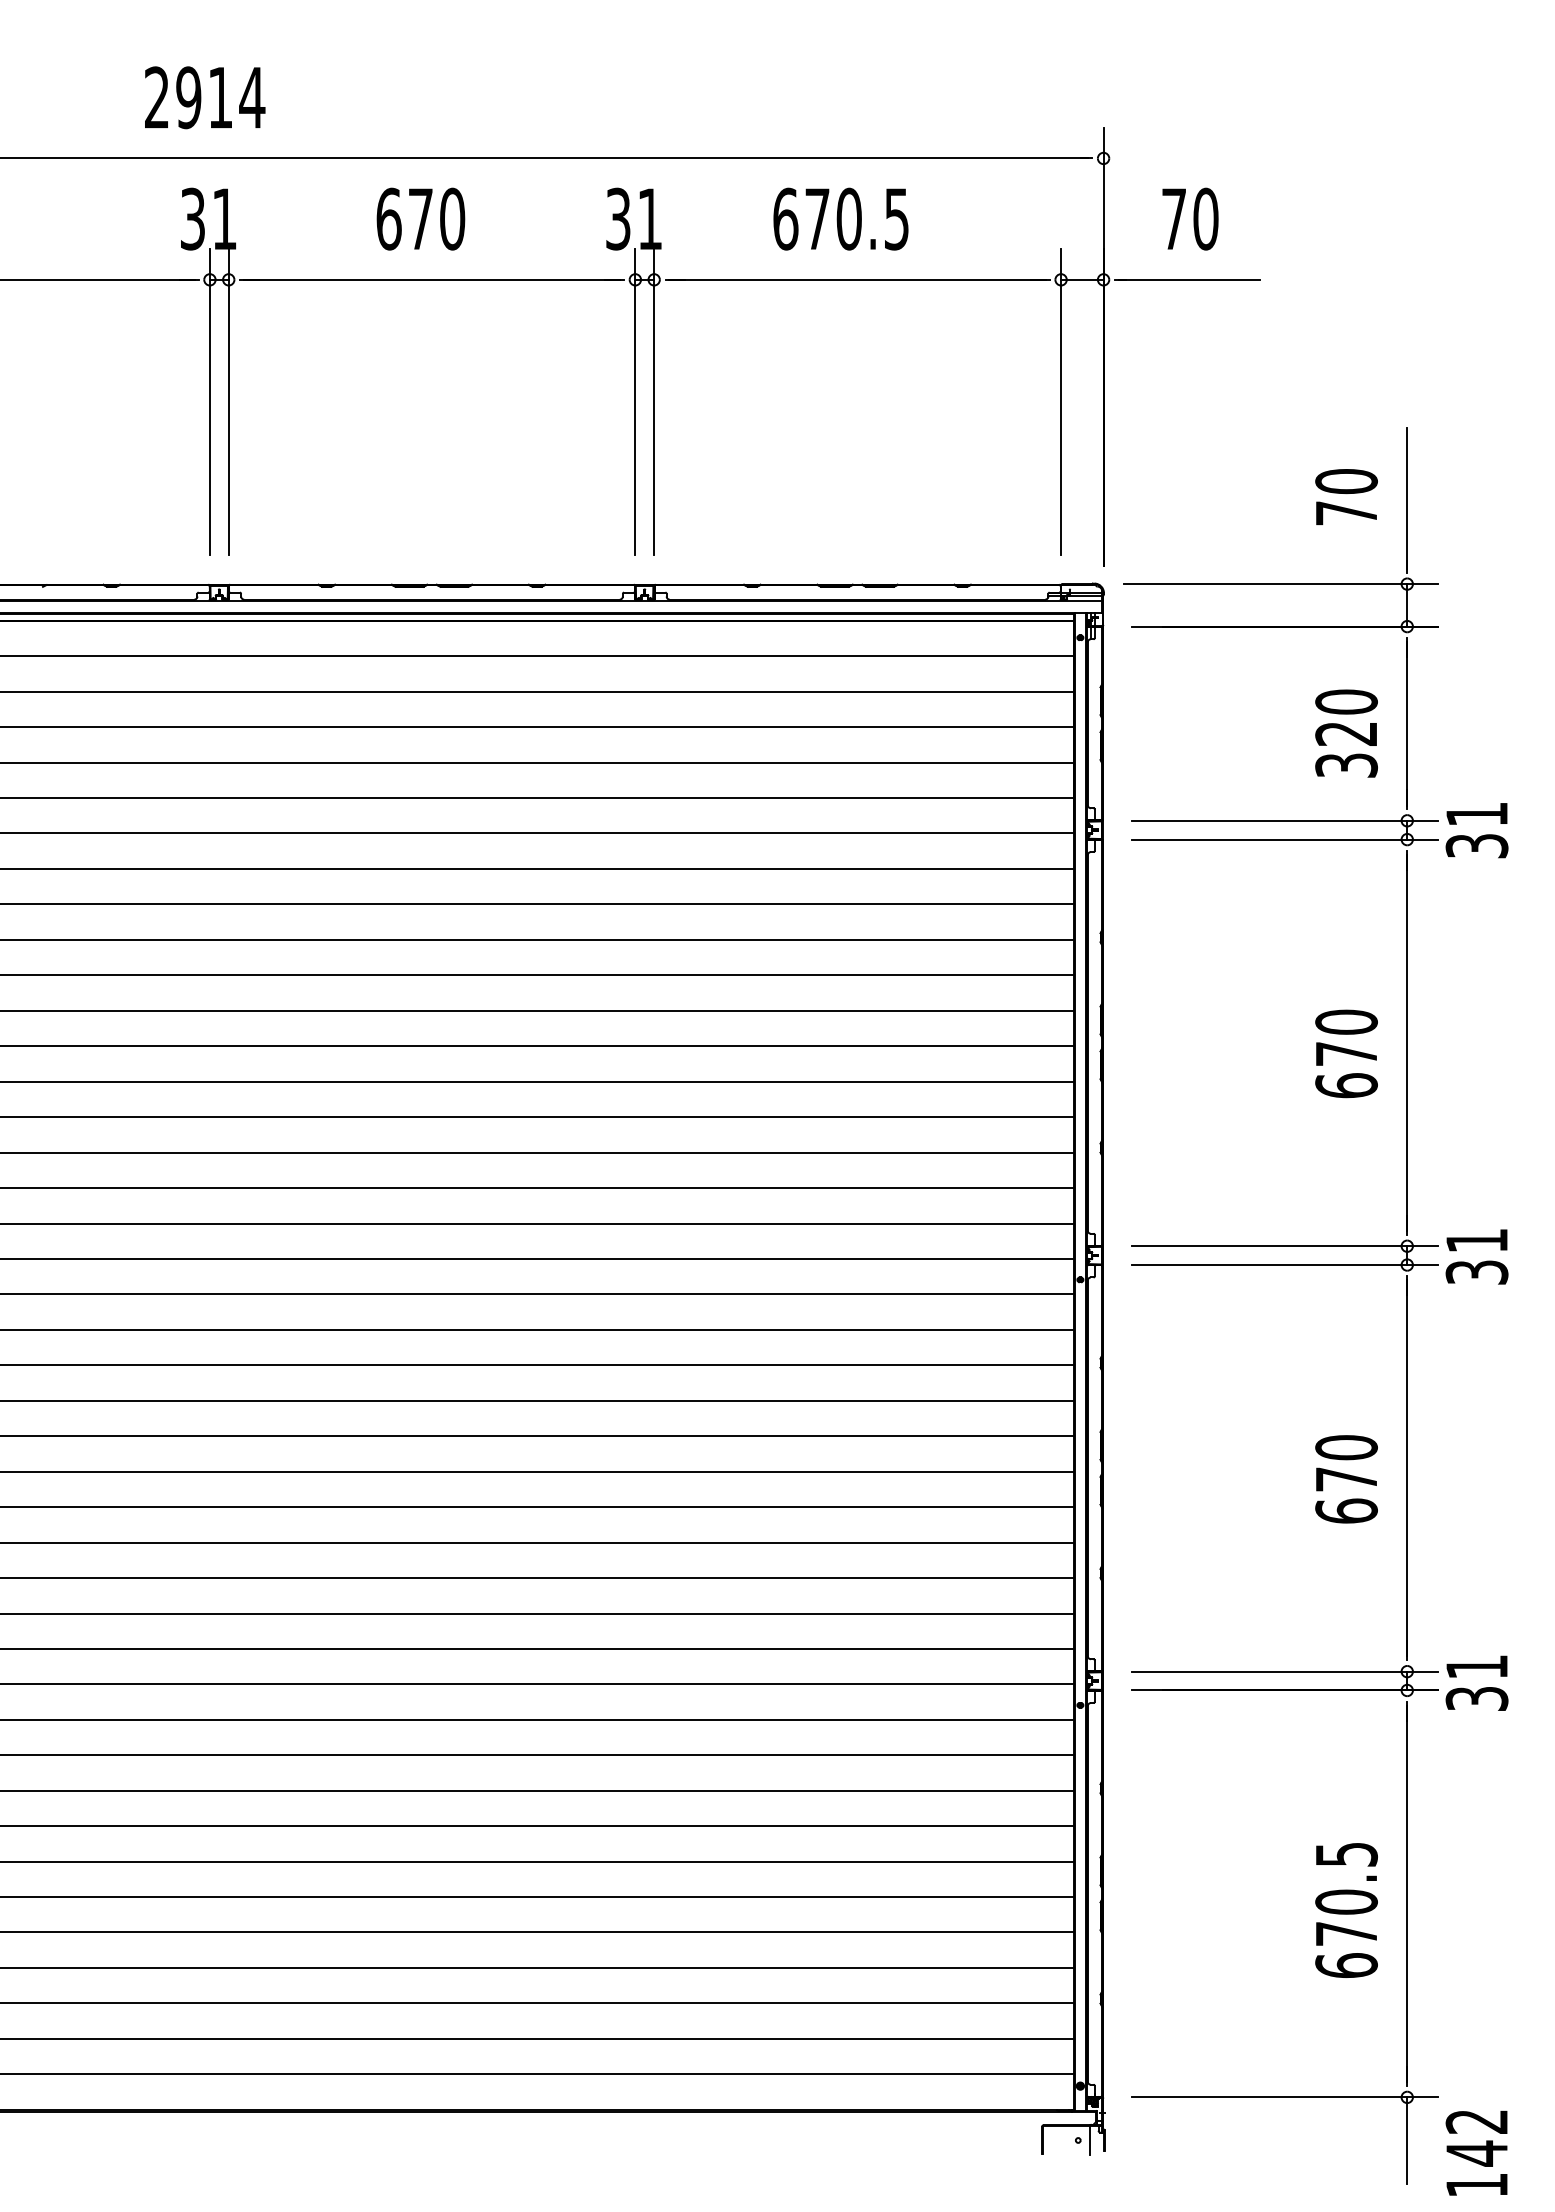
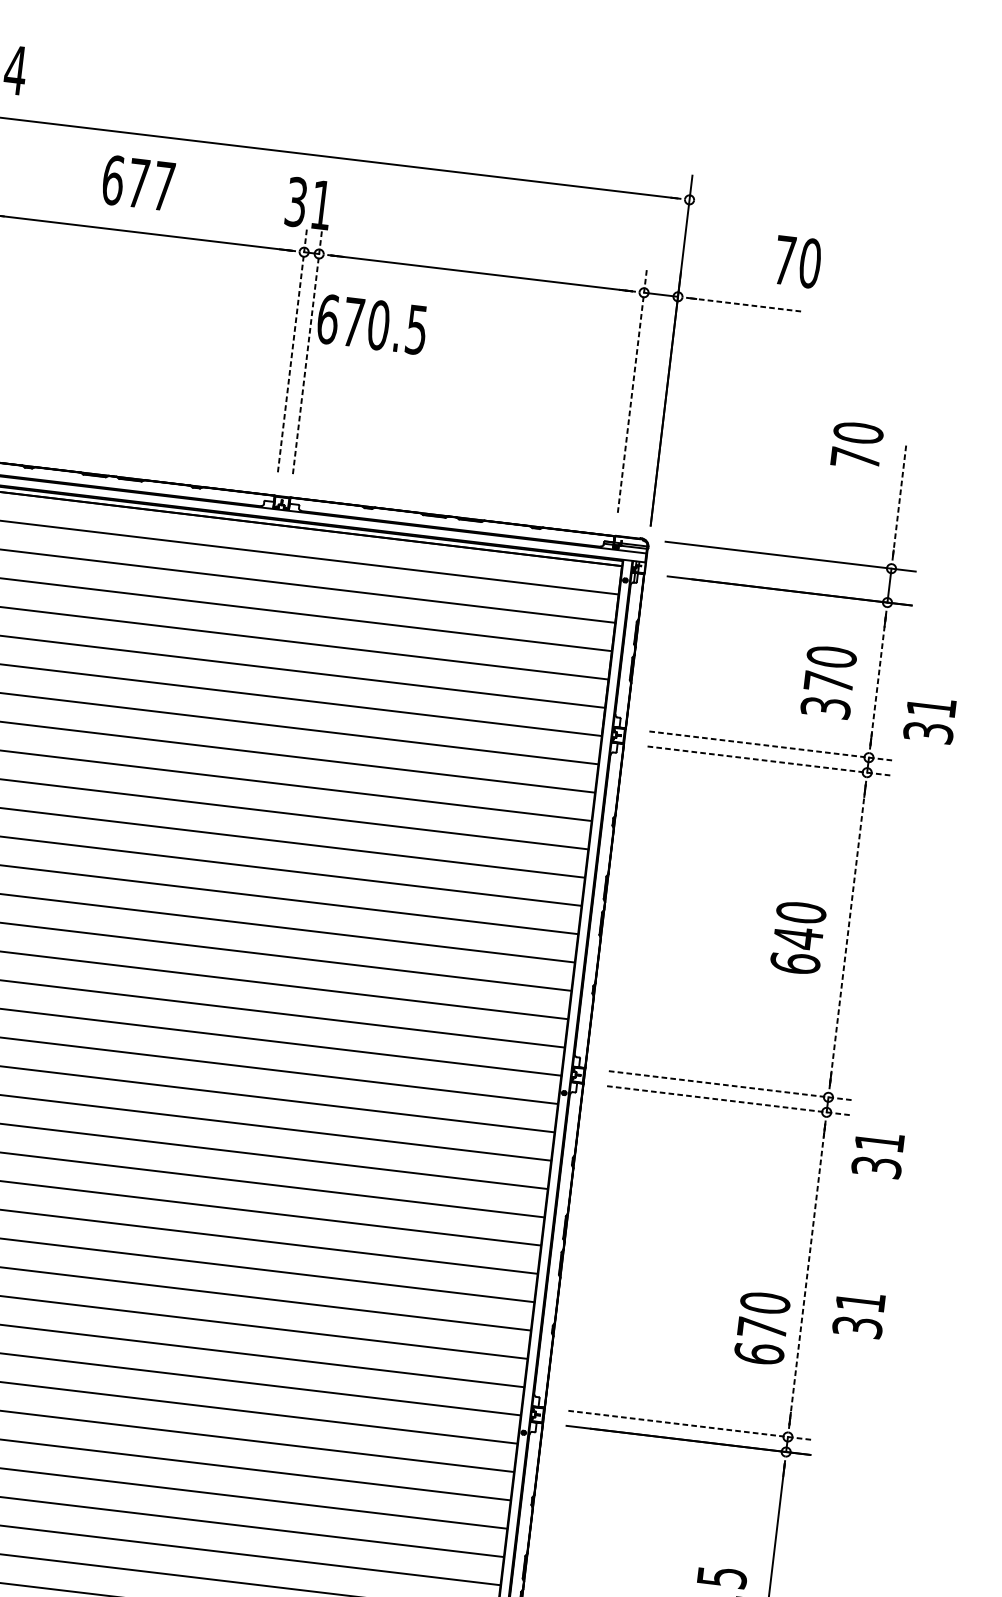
text: (452, 218) -> (163, 185), 670 -> 677
text: (840, 218) -> (371, 324), moved
text: (1190, 218) -> (797, 261), moved
line: (1189, 279) -> (746, 304), solid -> dashed
line: (635, 402) -> (292, 350), solid -> dashed
line: (654, 402) -> (307, 351), solid -> dashed
line: (1061, 402) -> (632, 390), solid -> dashed
text: (1346, 496) -> (857, 445), moved
line: (1407, 498) -> (899, 500), solid -> dashed
line: (1407, 723) -> (878, 679), solid -> dashed
text: (1345, 733) -> (827, 682), 320 -> 370
line: (1284, 820) -> (770, 745), solid -> dashed
text: (1476, 830) -> (929, 720), moved
line: (1284, 839) -> (769, 760), solid -> dashed
line: (1407, 1042) -> (848, 934), solid -> dashed
text: (1346, 1054) -> (798, 938), 670 -> 640
line: (1284, 1246) -> (730, 1085), solid -> dashed
text: (1476, 1256) -> (877, 1154), moved
line: (1284, 1265) -> (728, 1101), solid -> dashed
line: (1407, 1468) -> (807, 1274), solid -> dashed
text: (1346, 1479) -> (762, 1328), moved
line: (1284, 1671) -> (689, 1425), solid -> dashed
text: (1476, 1682) -> (858, 1314), moved

